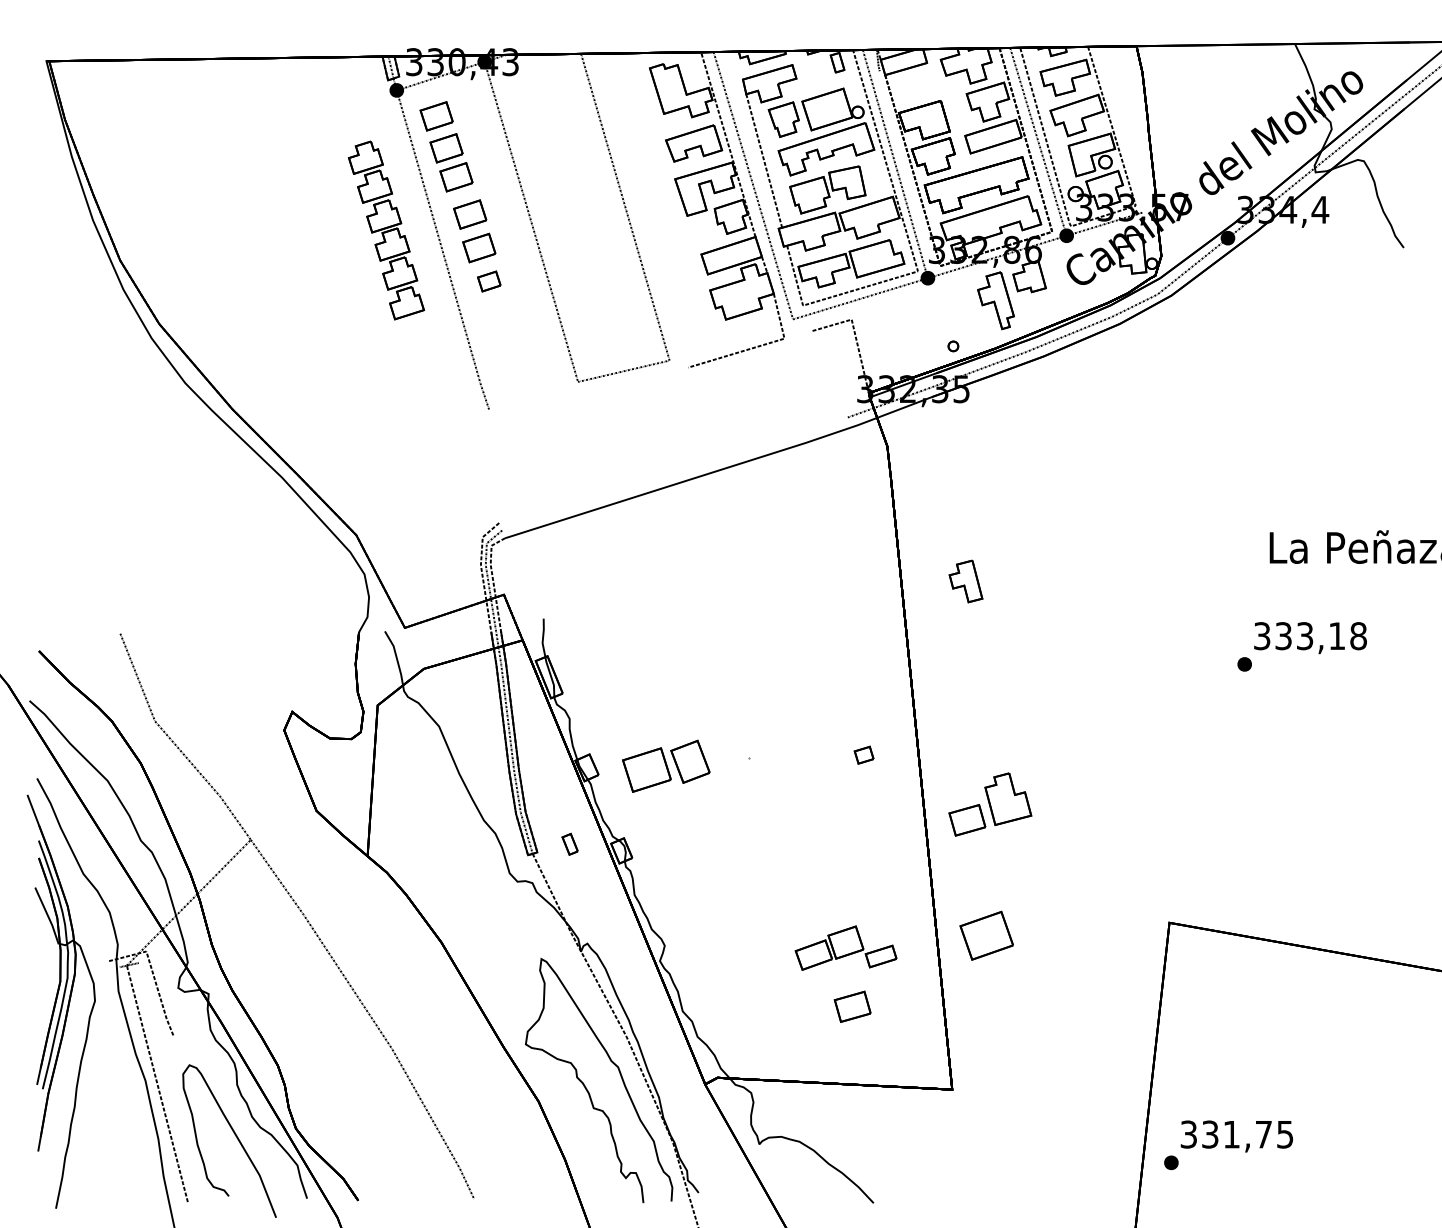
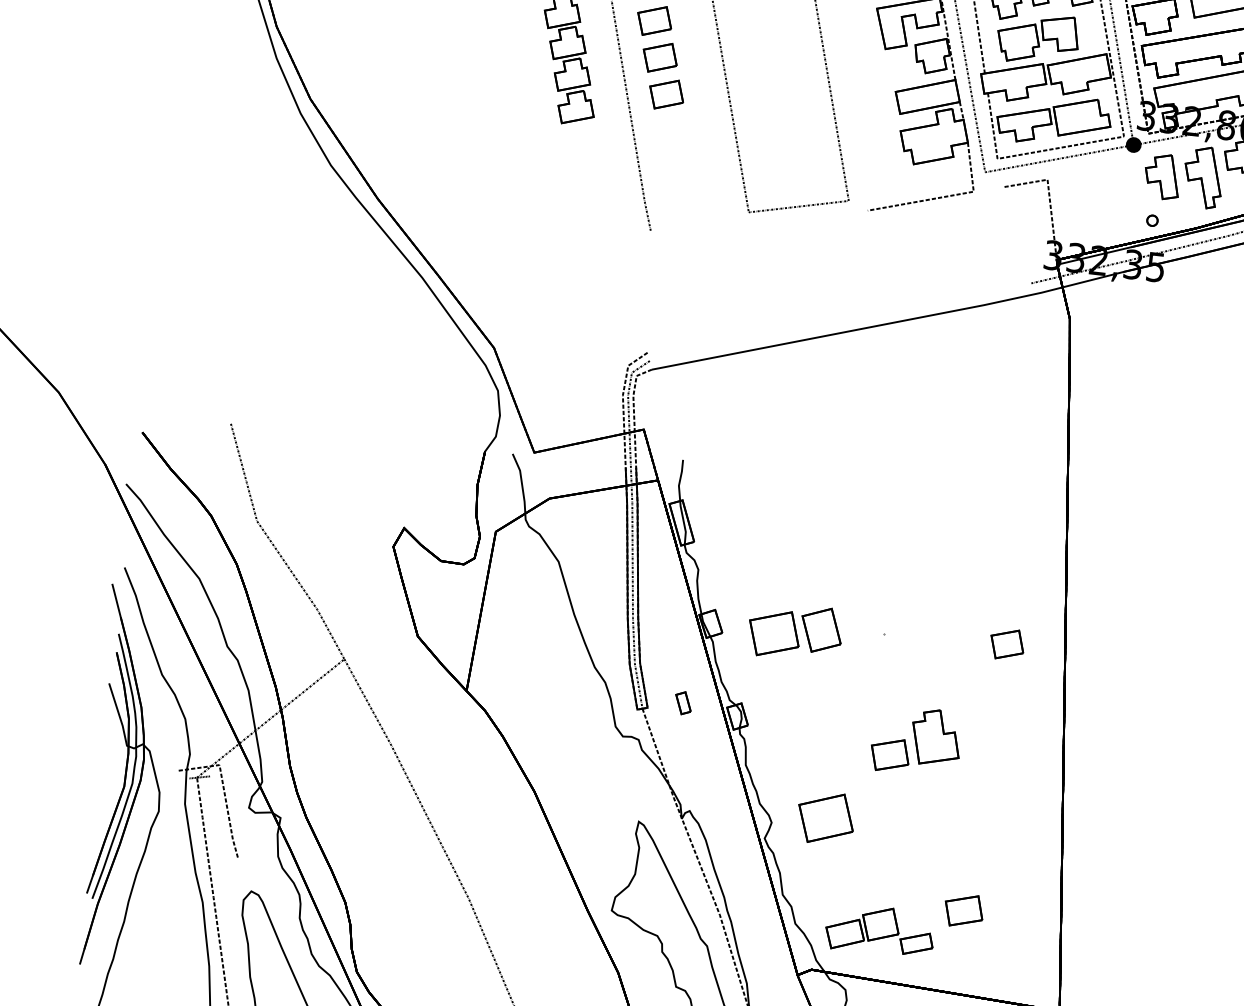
part: (489, 281) -> (666, 94), size x1.43
part: (965, 581) -> (1161, 176), moved
part: (863, 755) -> (1006, 644), size x1.67
part: (990, 804) -> (916, 741), moved
part: (986, 935) -> (825, 817), moved
part: (845, 947) -> (879, 929), moved

